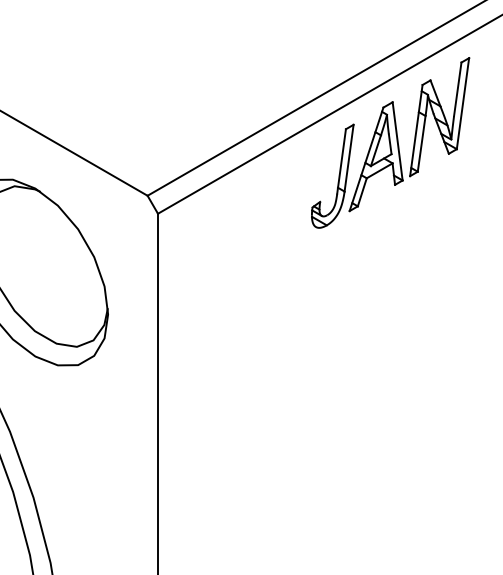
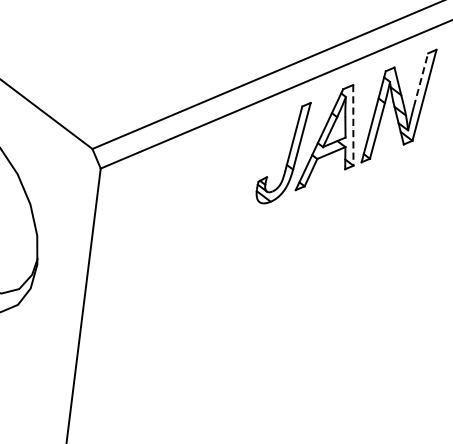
line: (457, 88) -> (420, 79), solid -> dashed
line: (397, 141) -> (353, 125), solid -> dashed

